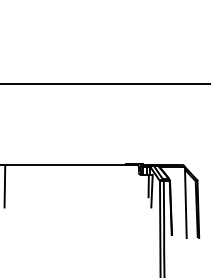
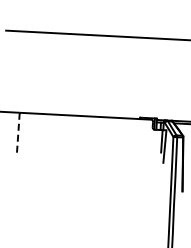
line: (4, 186) -> (17, 134), solid -> dashed

